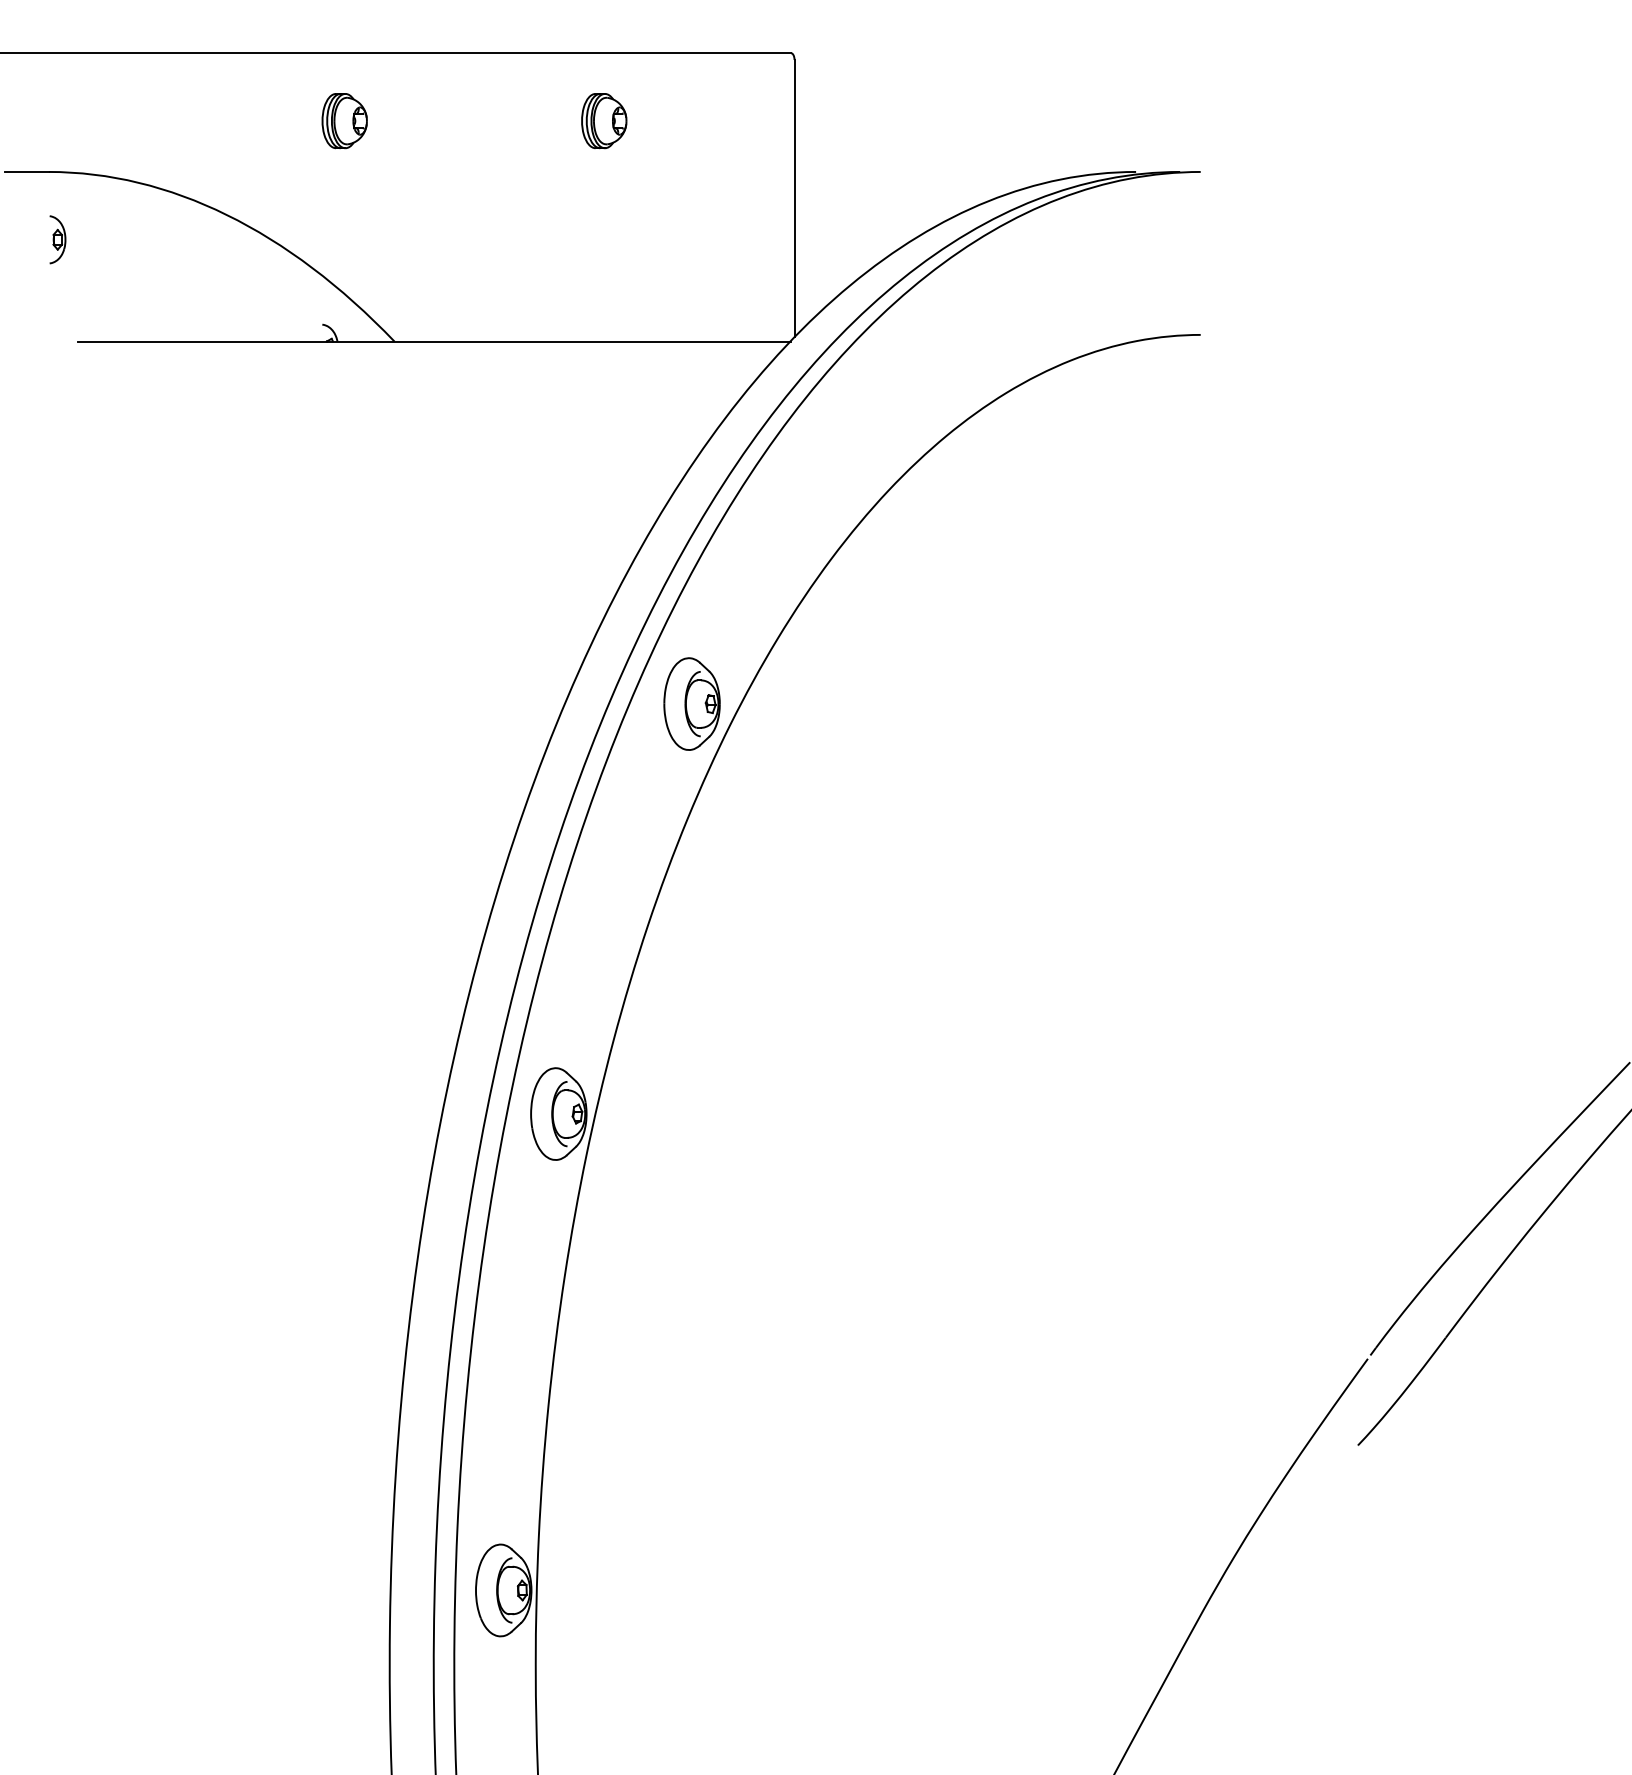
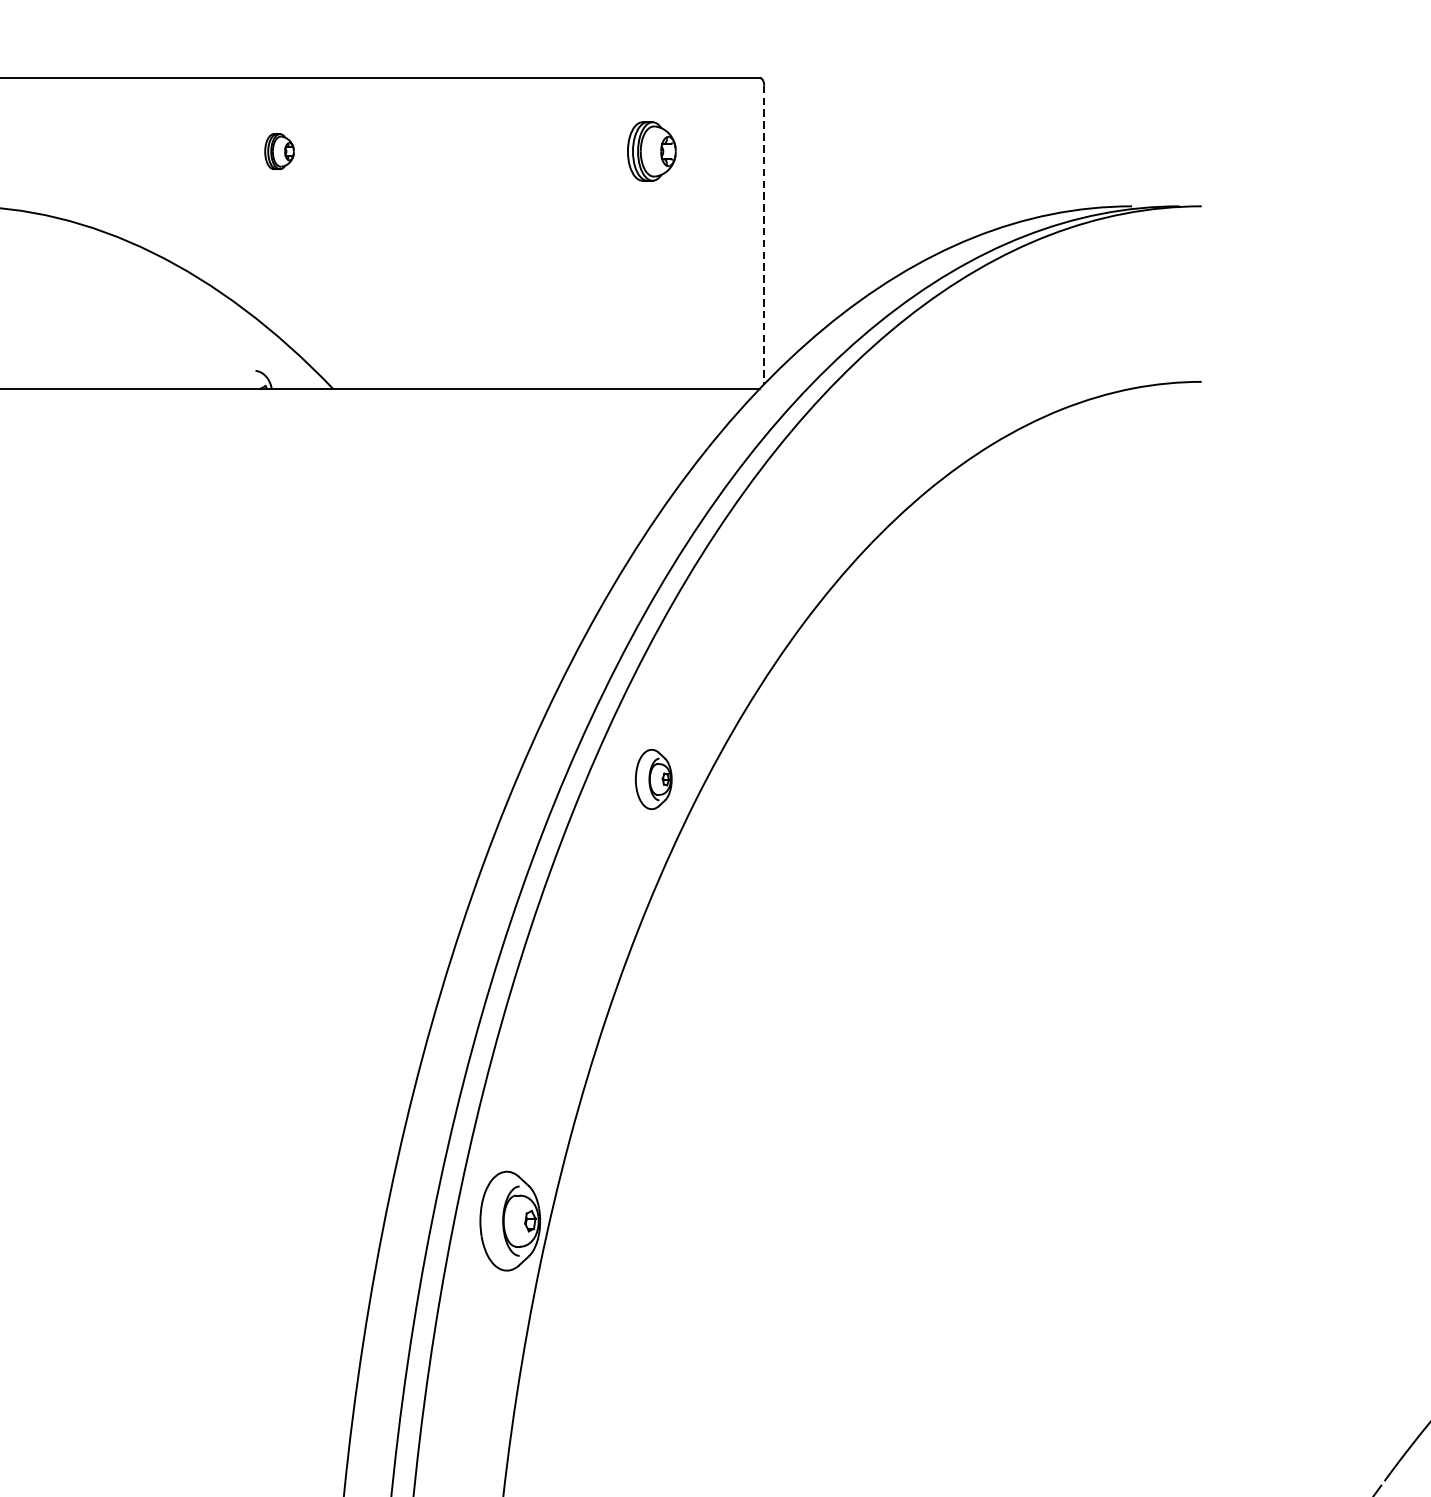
part: (344, 121) -> (279, 151), size x0.6
part: (604, 121) -> (652, 151), moved
line: (794, 198) -> (764, 234), solid -> dashed
part: (691, 703) -> (653, 778), size x0.6

